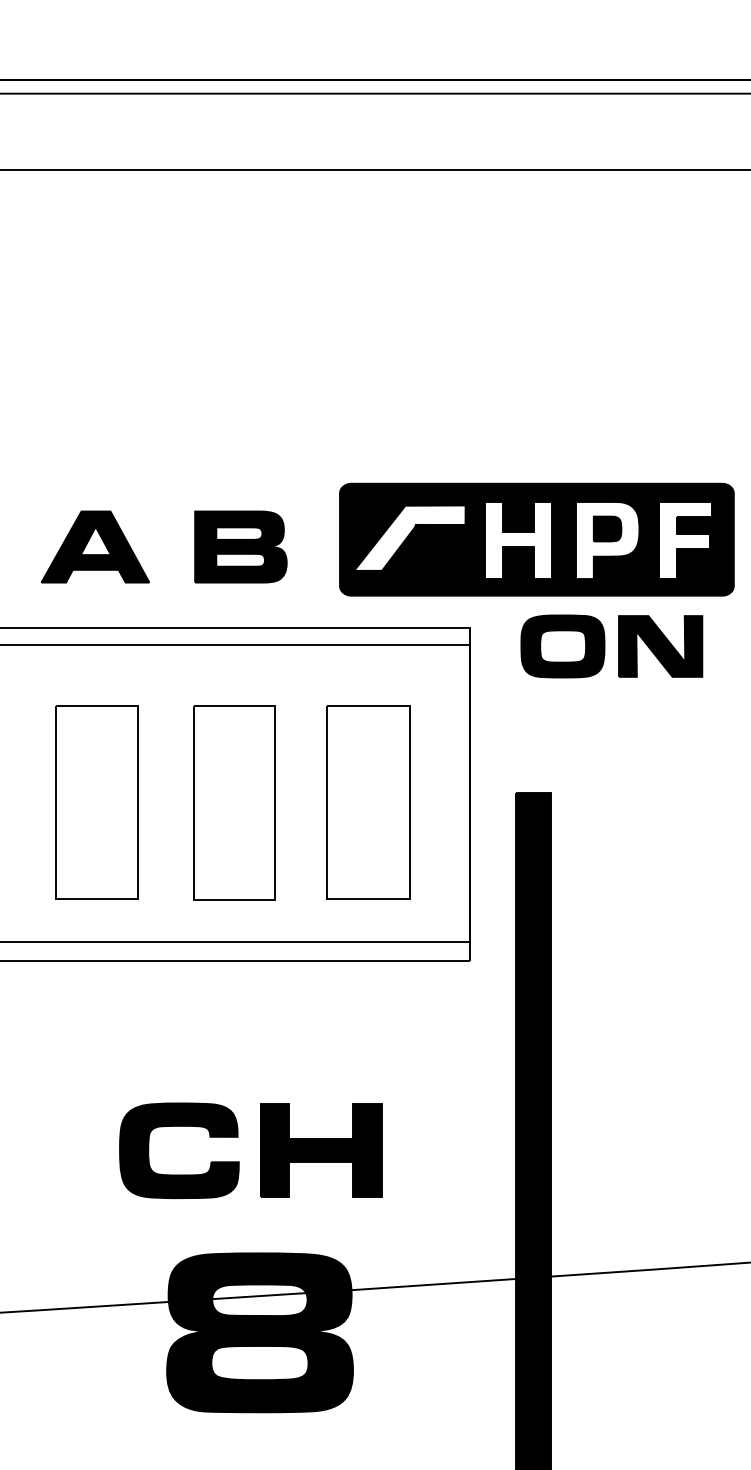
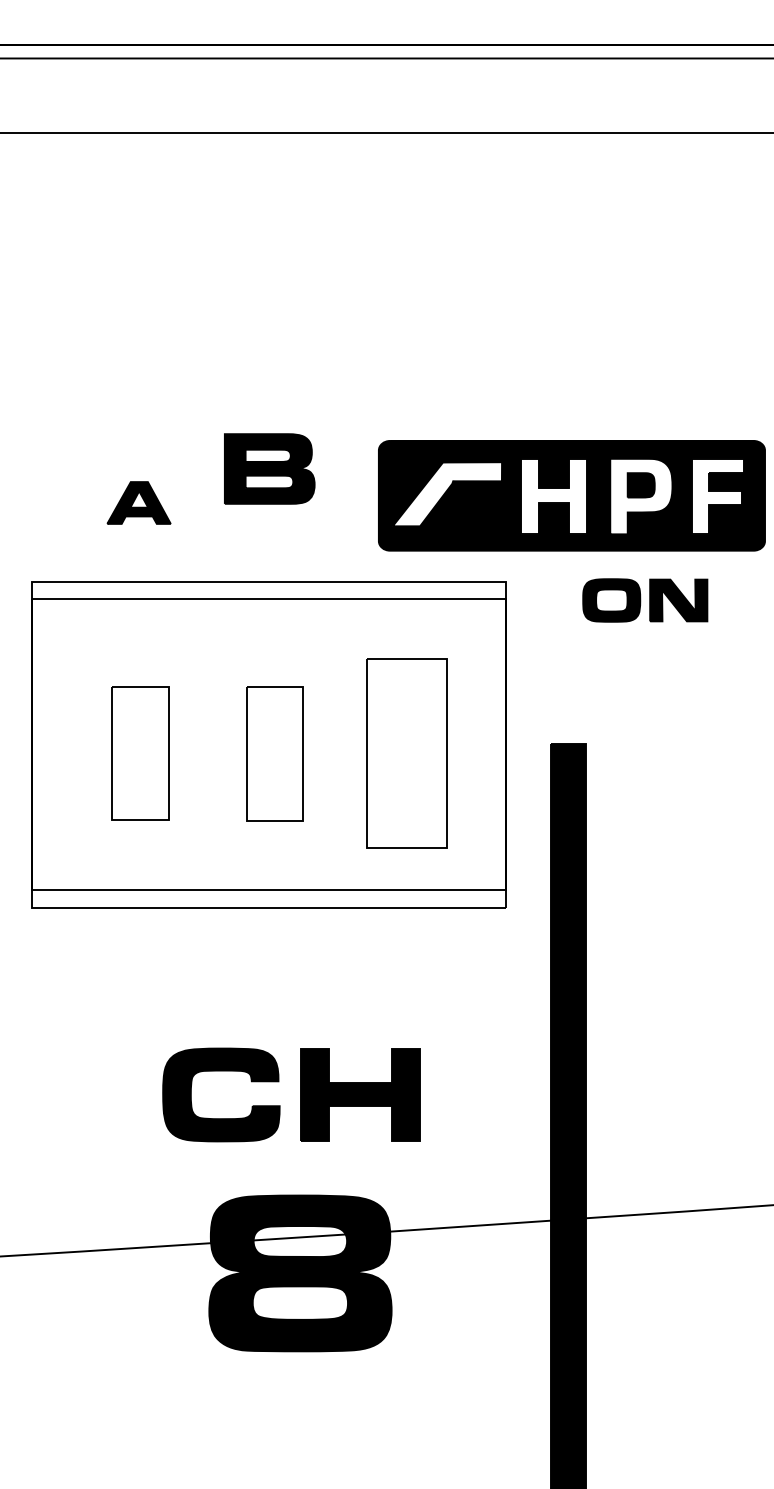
part: (94, 546) -> (138, 502), size x0.6
part: (240, 546) -> (269, 468), moved
part: (610, 646) -> (644, 600), size x0.7
part: (96, 802) -> (140, 753), size x0.7
part: (233, 802) -> (274, 753), size x0.7

